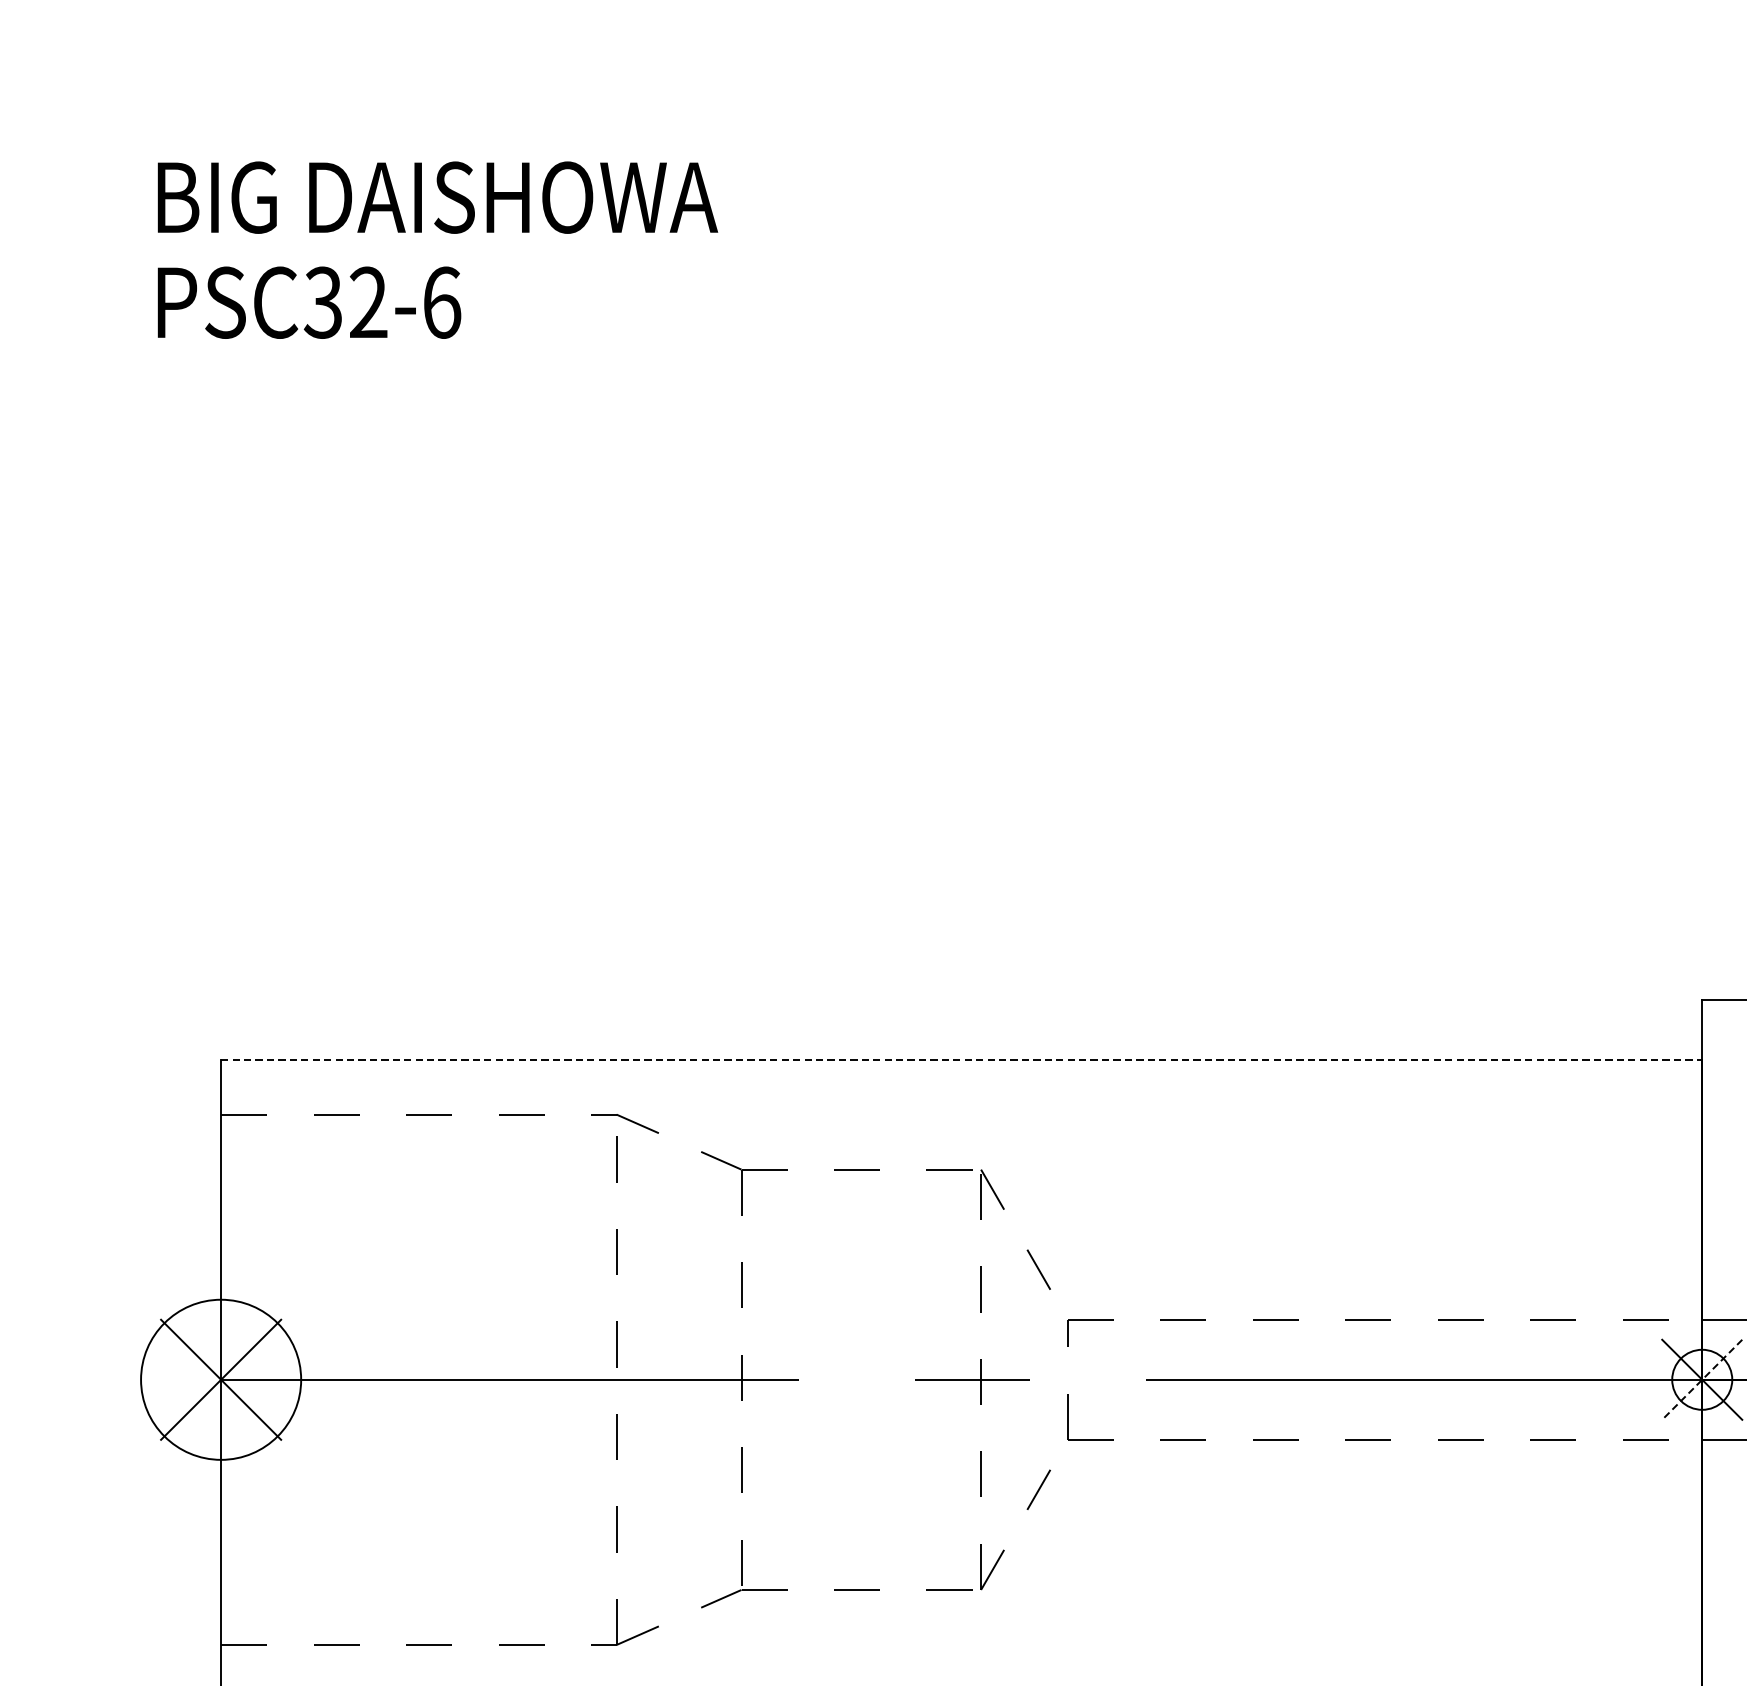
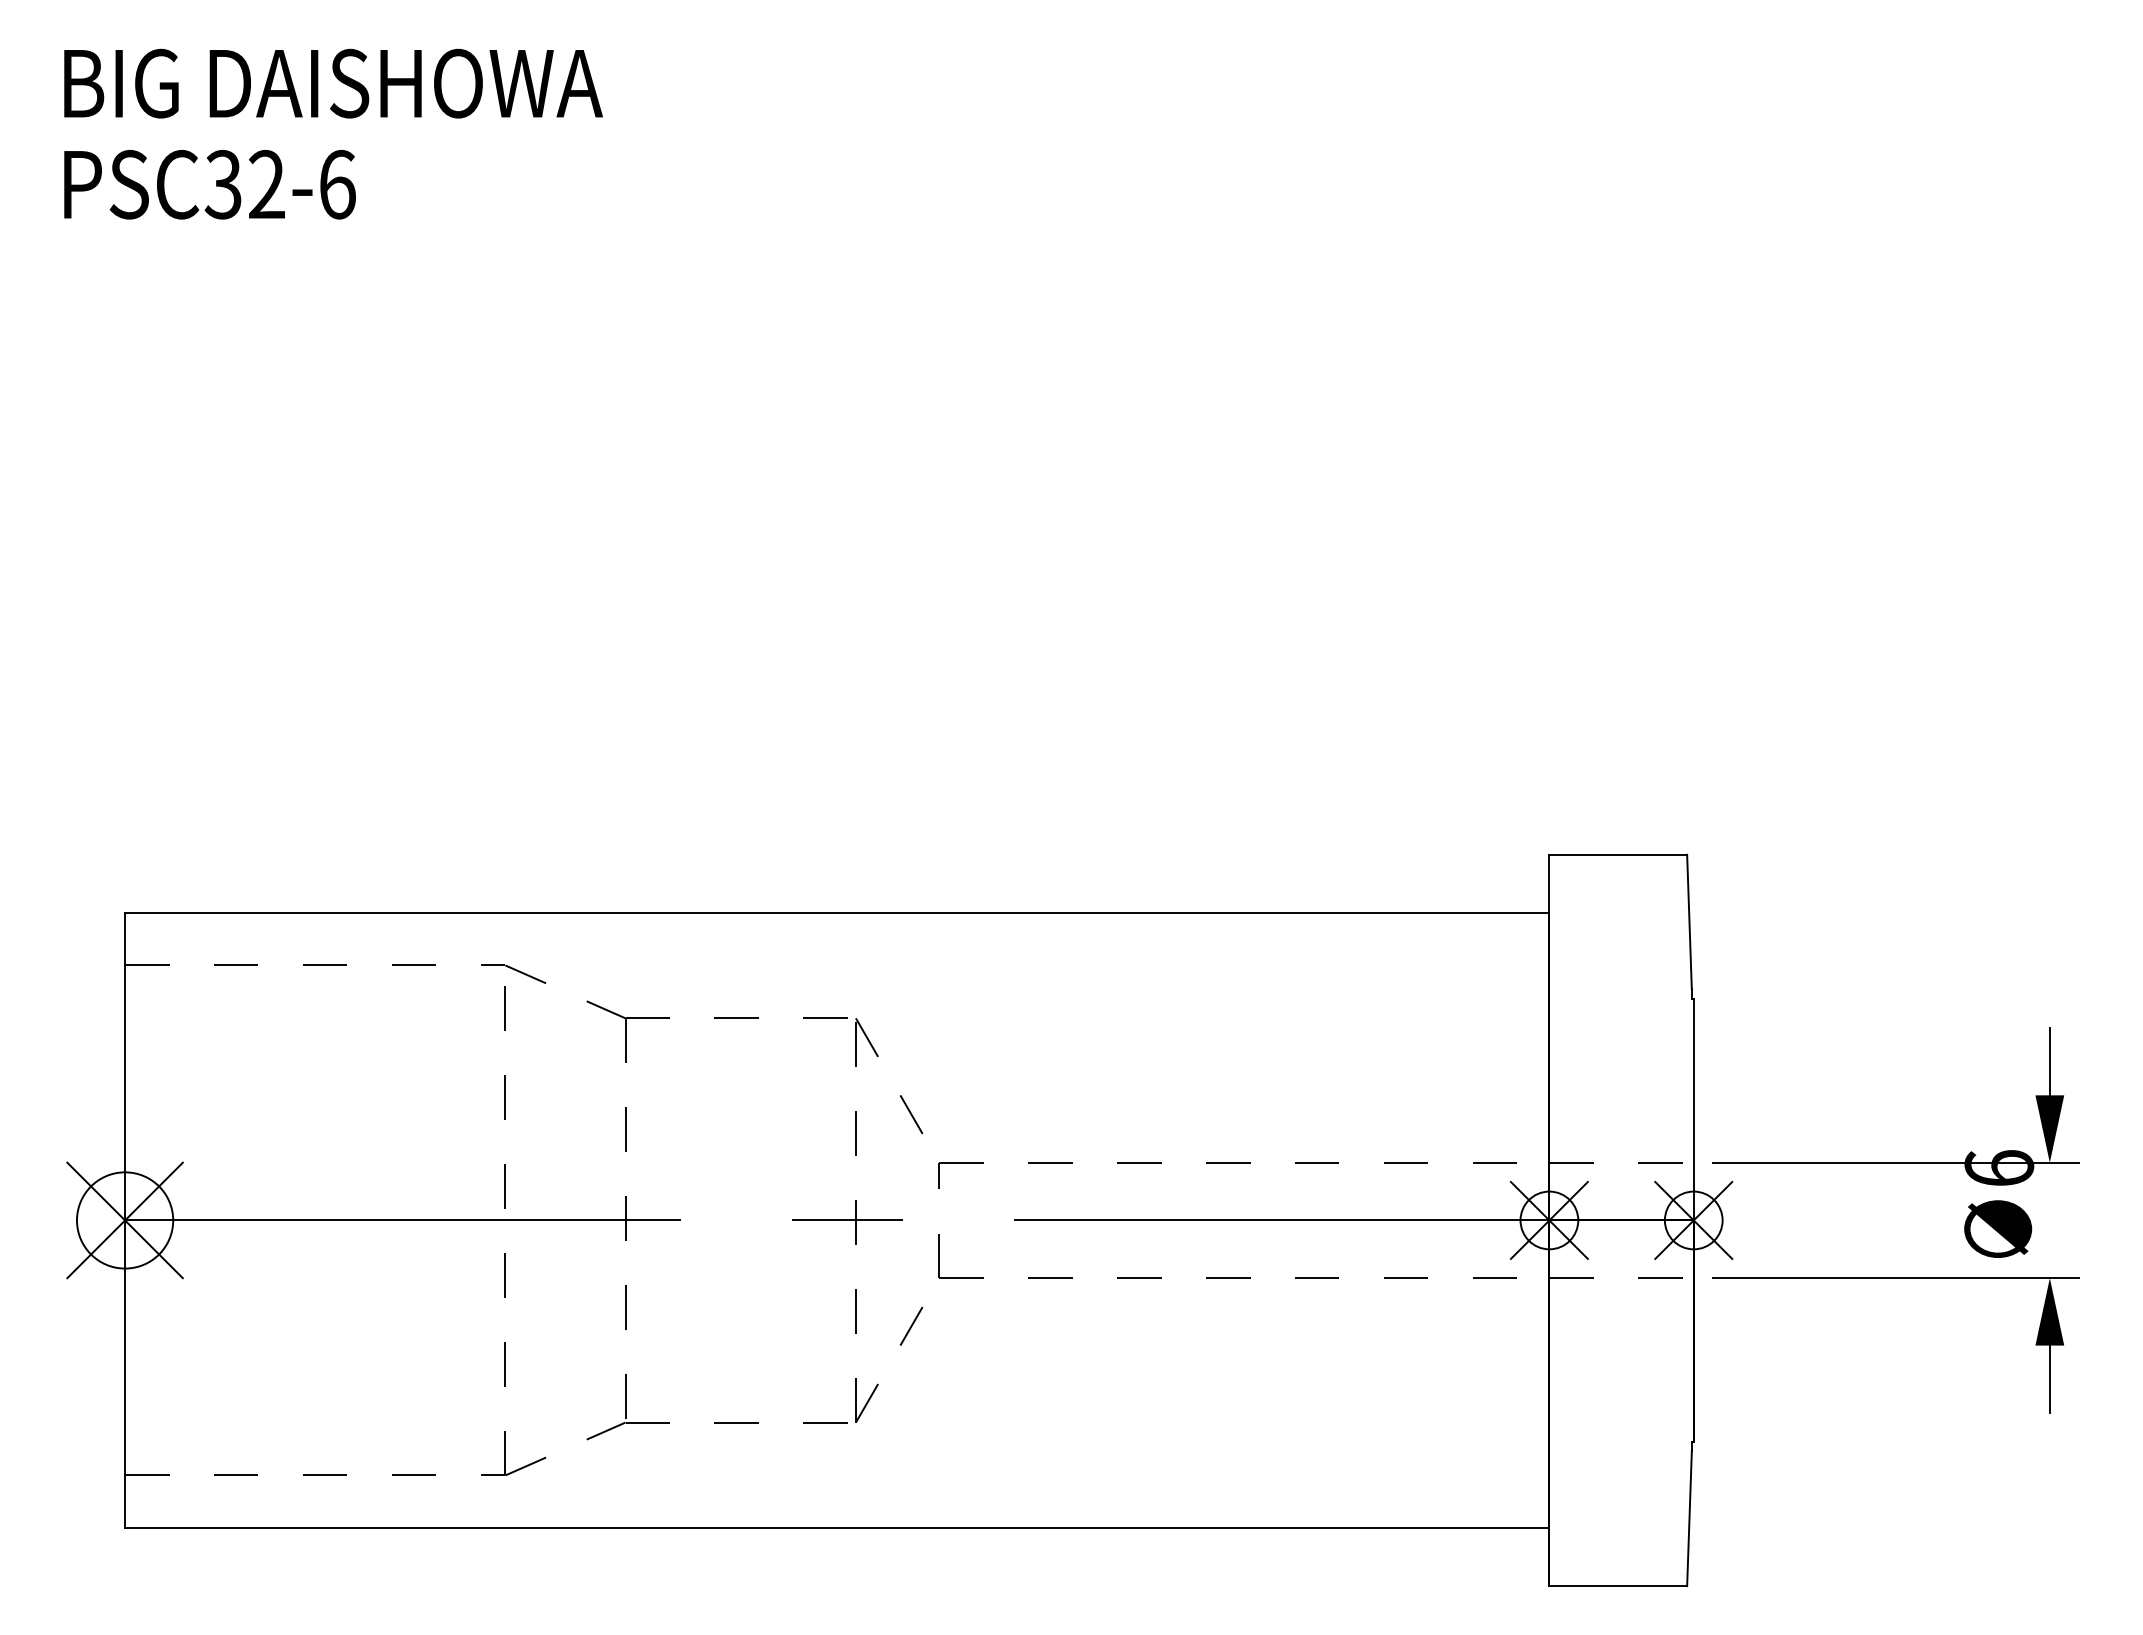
line: (961, 1059) -> (837, 912), dashed -> solid
circle: (220, 1379) -> (124, 1220), size x0.62
line: (1702, 1379) -> (1549, 1220), dashed -> solid

